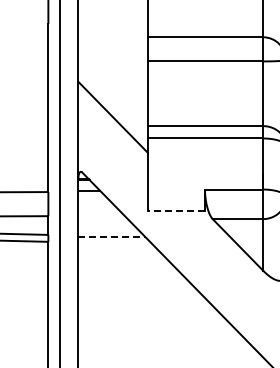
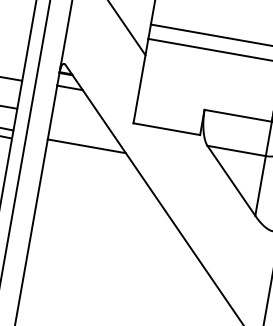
line: (176, 211) -> (167, 129), dashed -> solid
line: (112, 237) -> (87, 146), dashed -> solid

